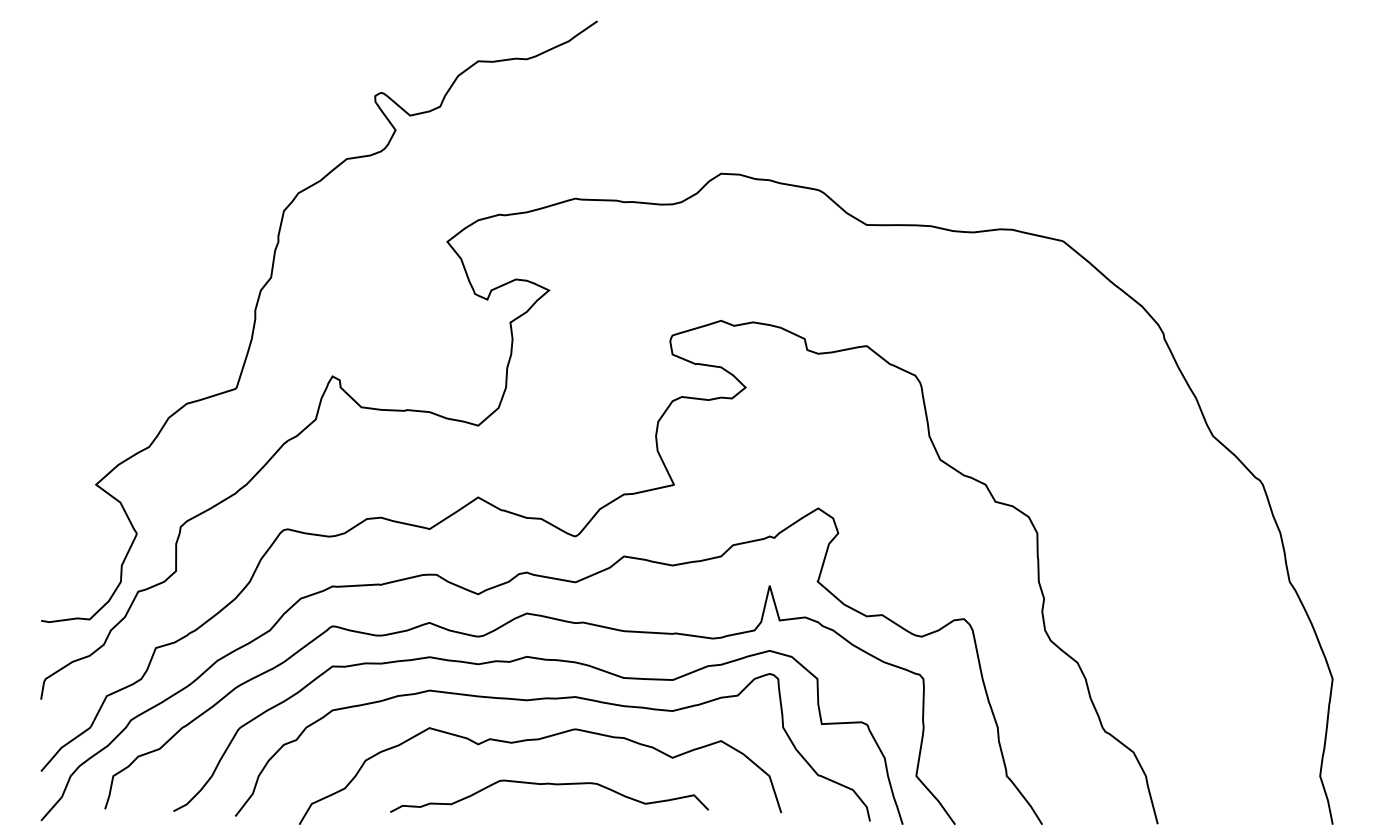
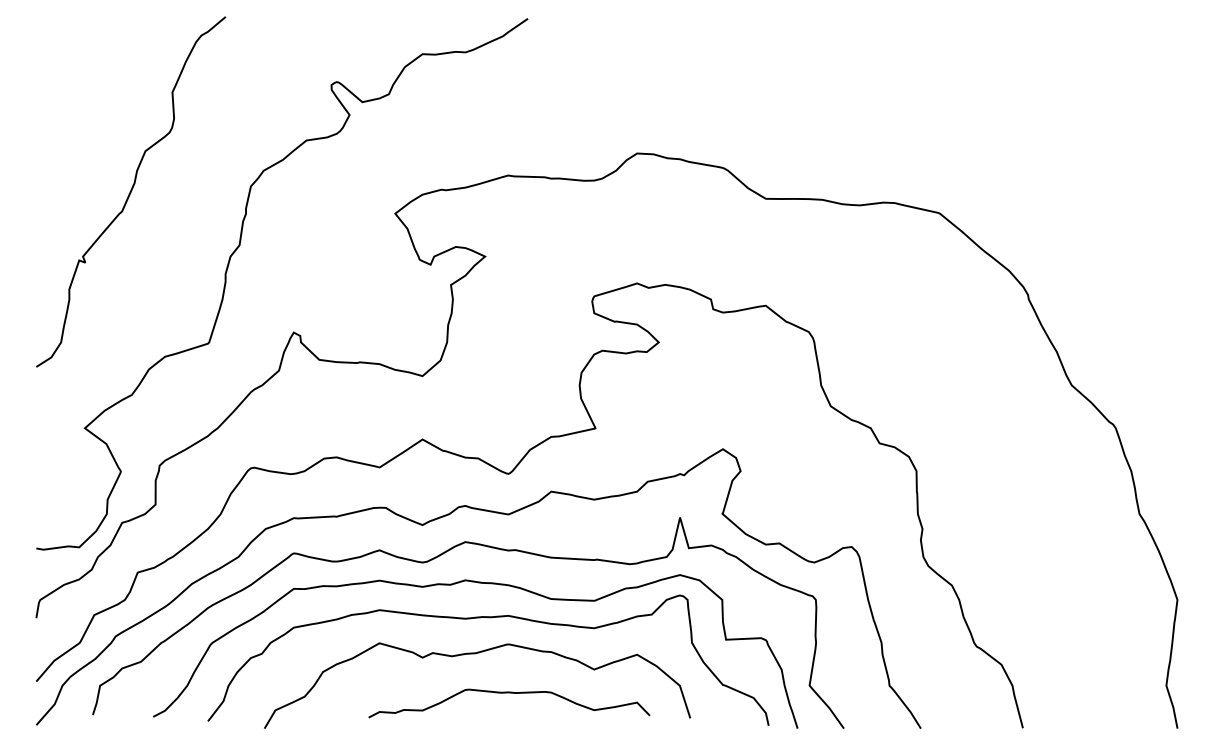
curve: (147, 216) -> (130, 191), added
curve: (549, 784) -> (509, 693), moved

